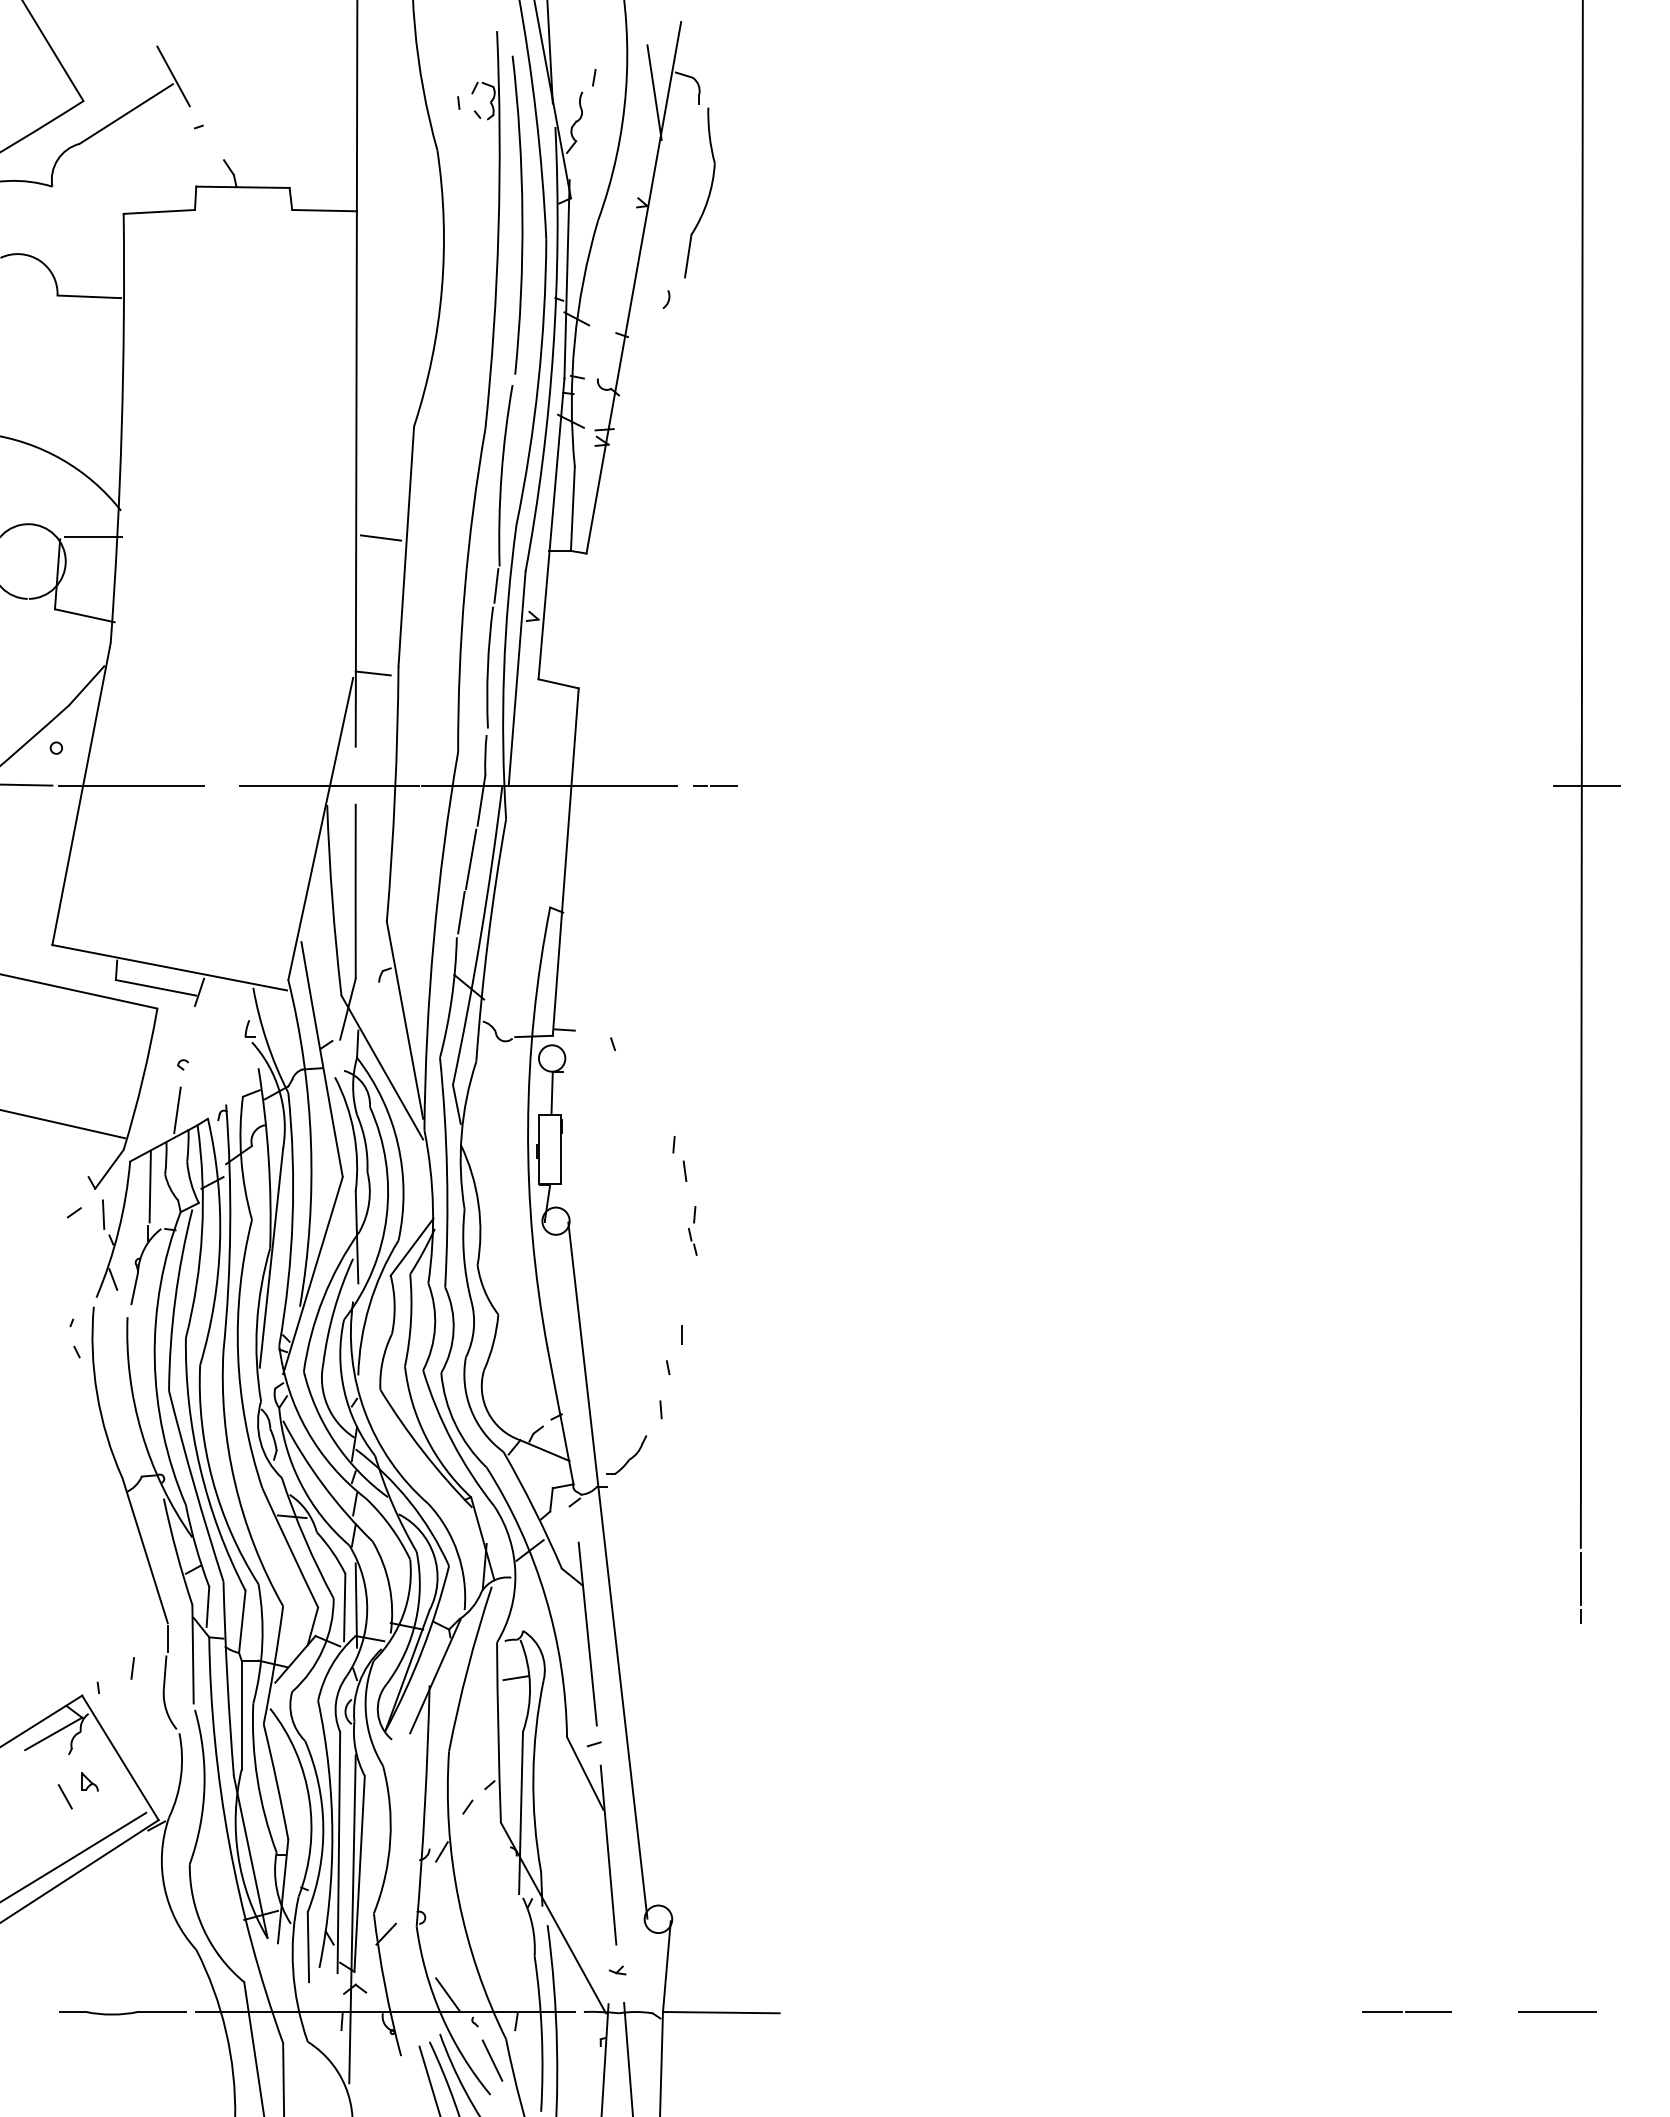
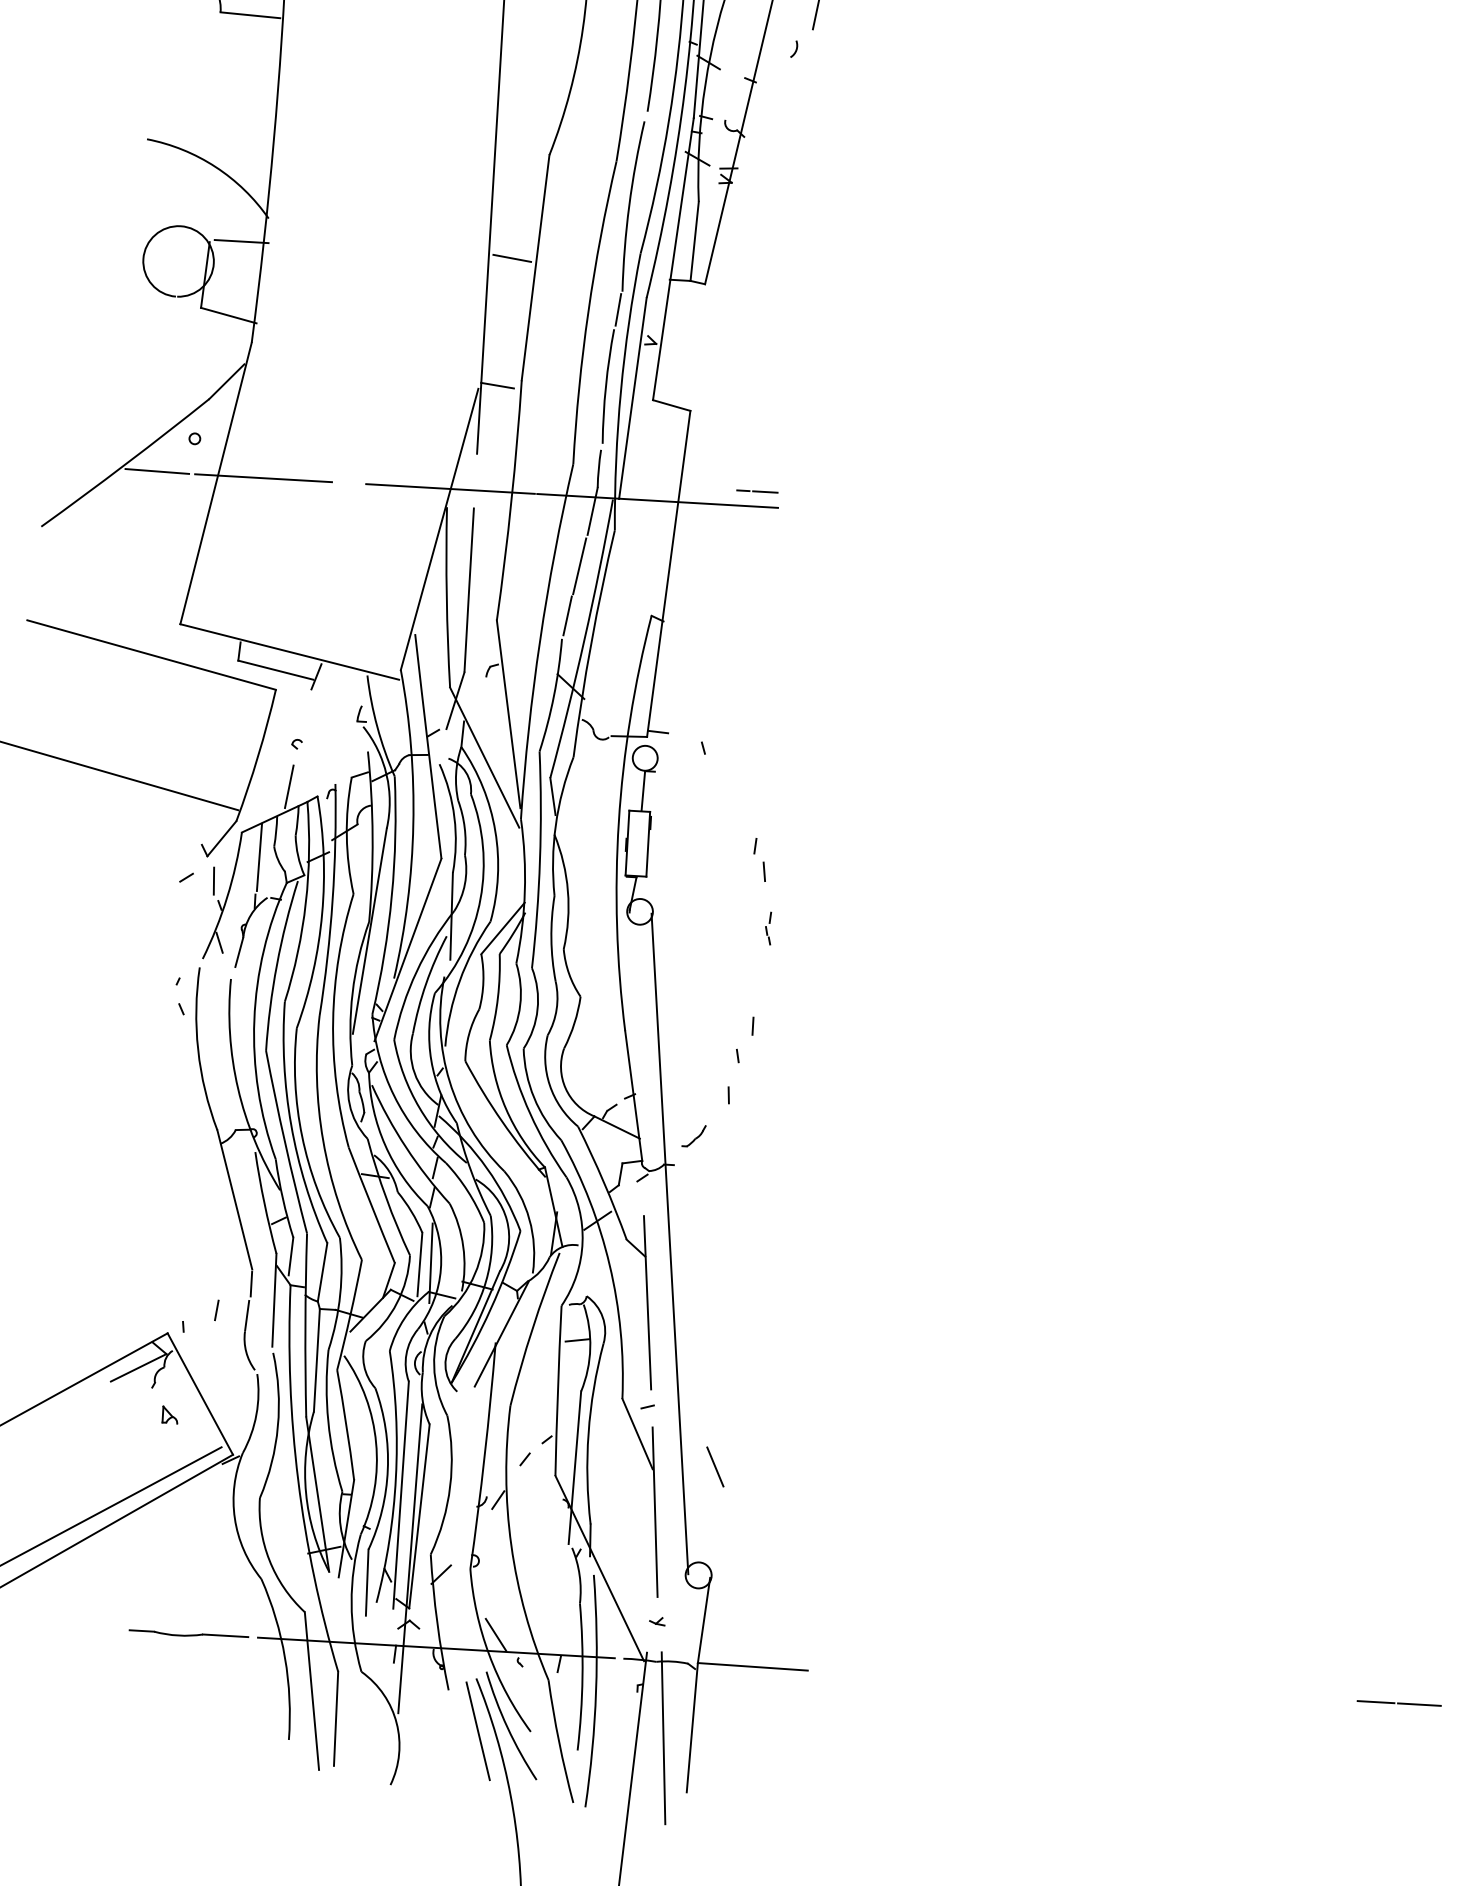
line: (715, 785) -> (757, 491), moved
part: (692, 1230) -> (768, 928), size x0.7
part: (626, 1454) -> (693, 1135), size x0.6
line: (64, 1796) -> (145, 1427), removed
line: (492, 2060) -> (715, 1466), moved

